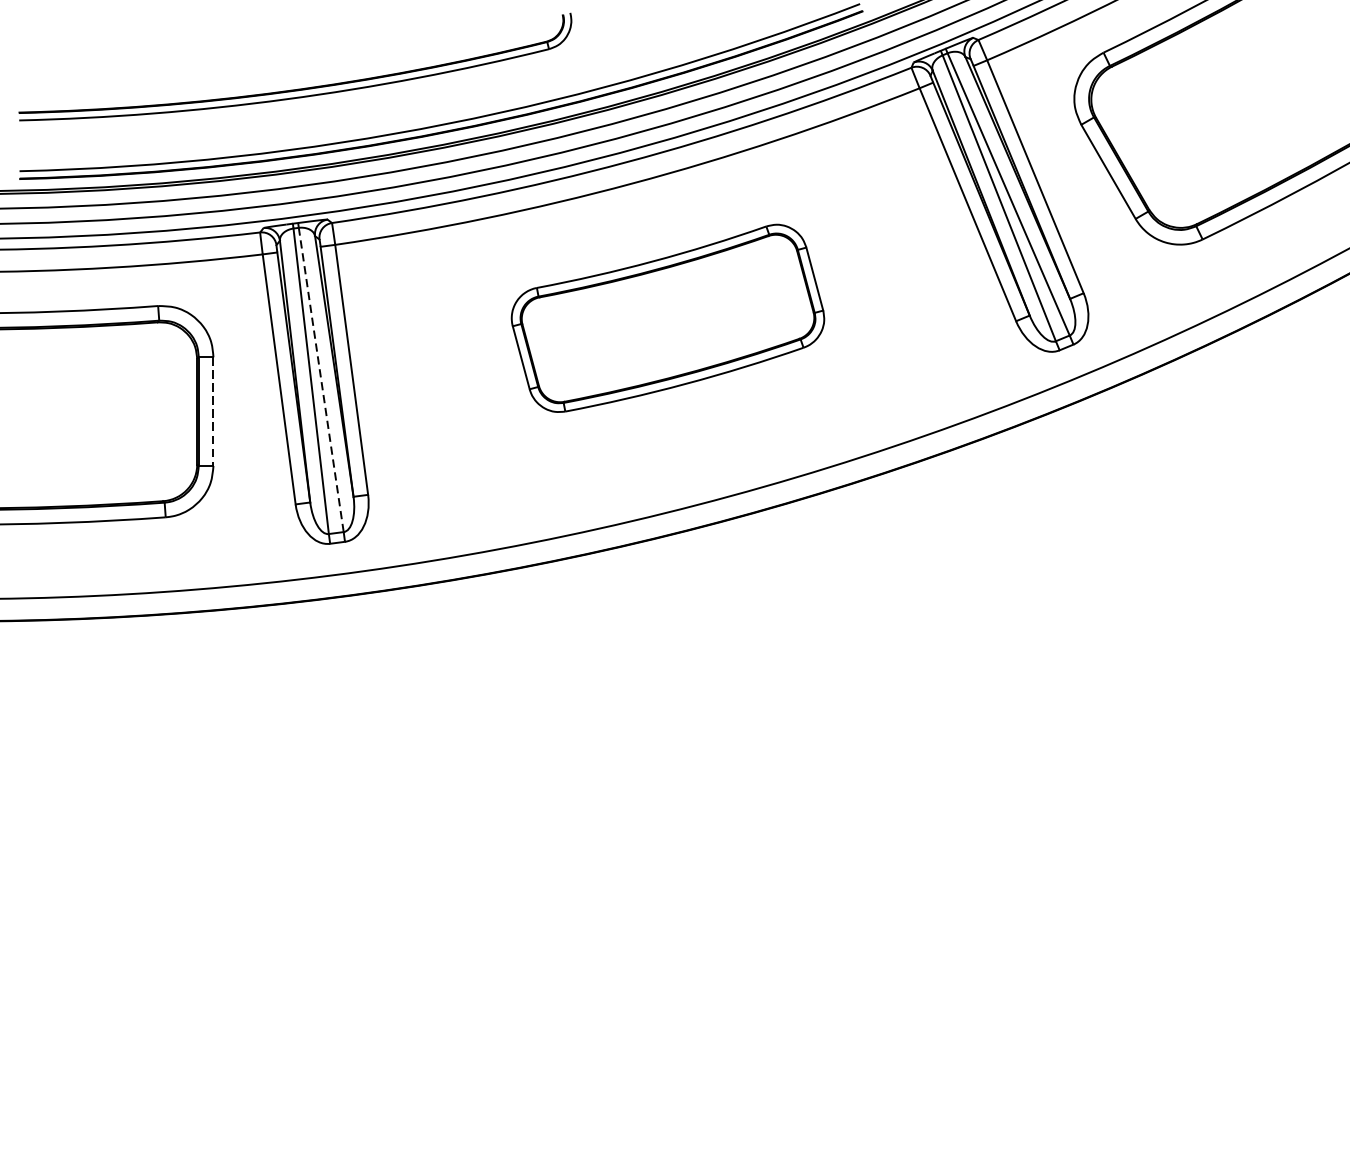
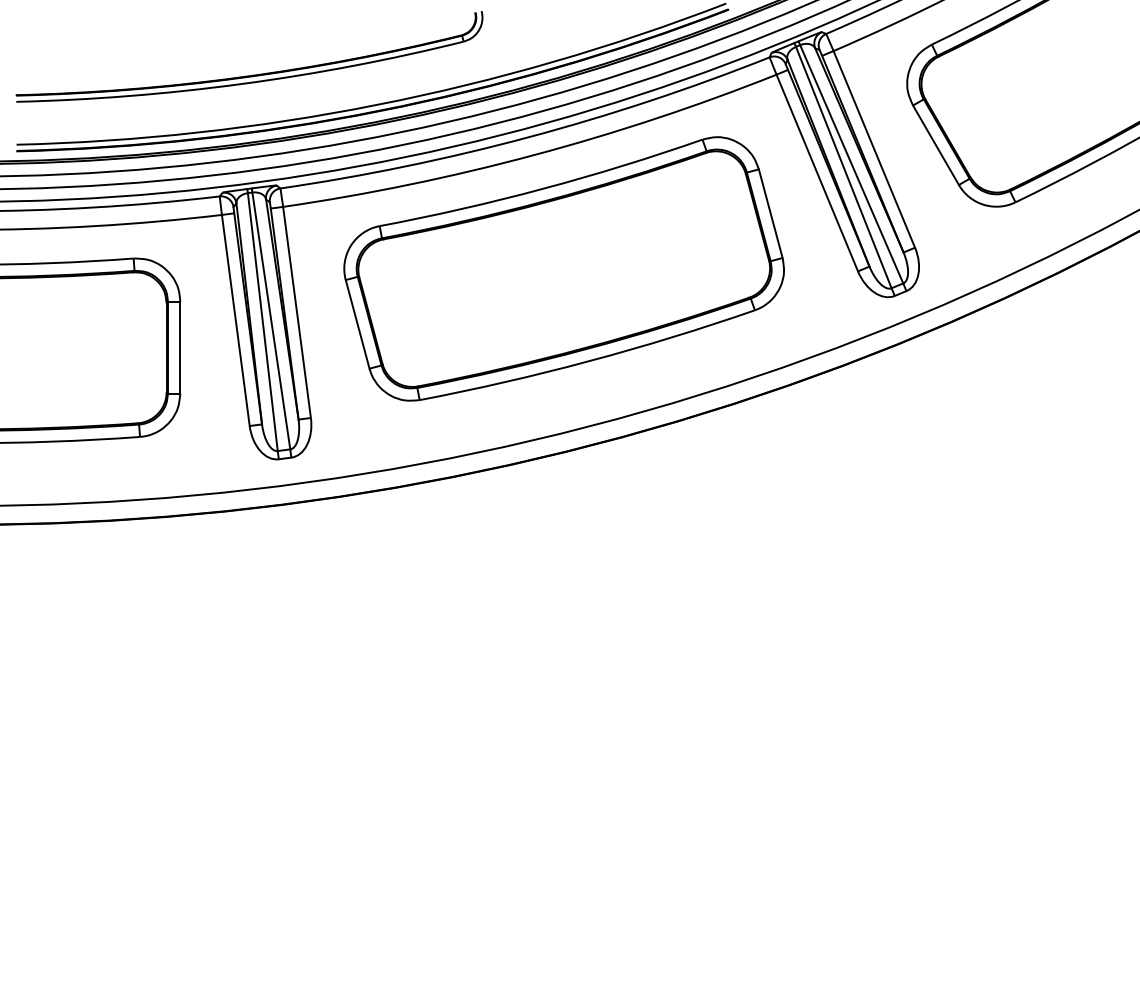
part: (667, 317) -> (563, 268), size x1.67
line: (321, 379) -> (271, 320), dashed -> solid
line: (213, 411) -> (180, 347), dashed -> solid

